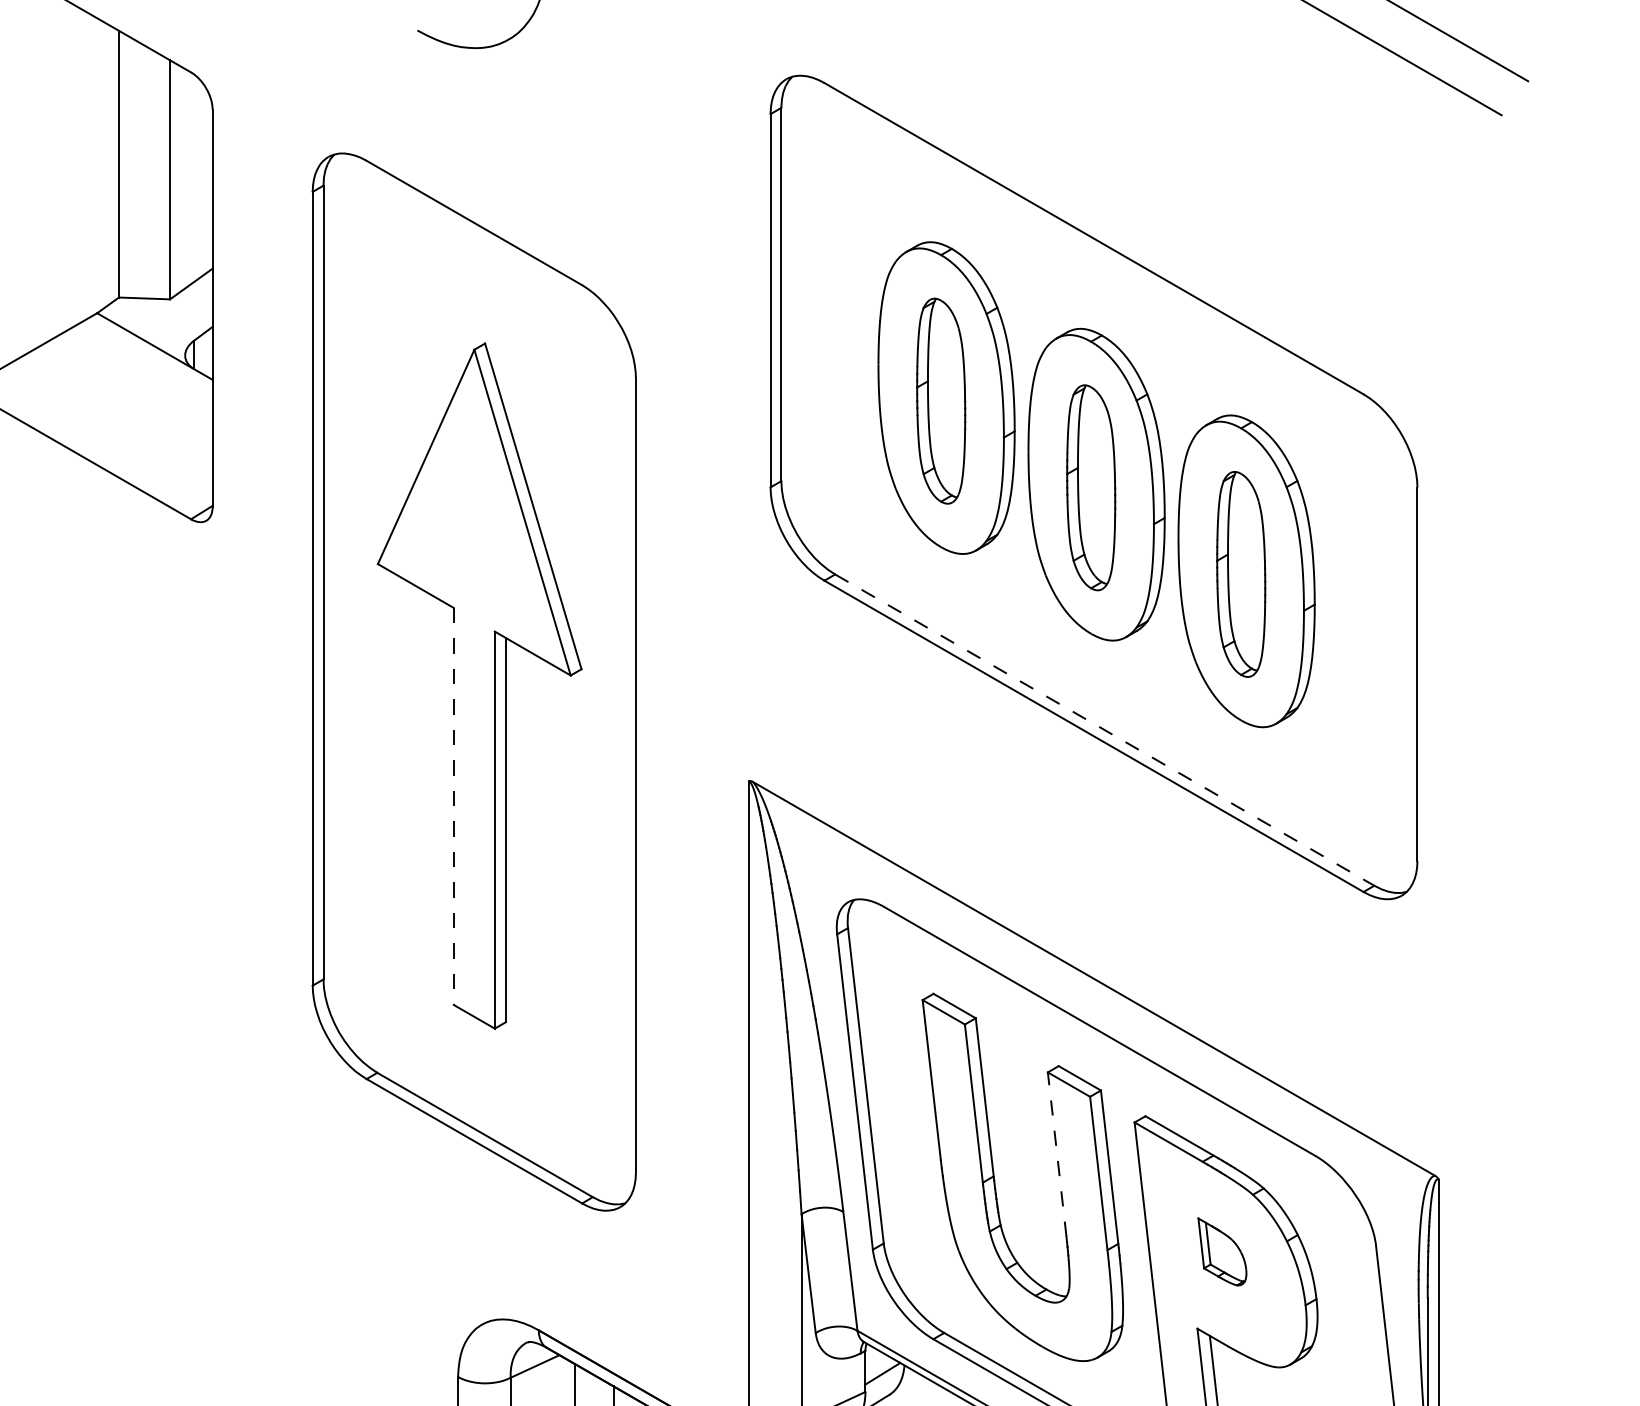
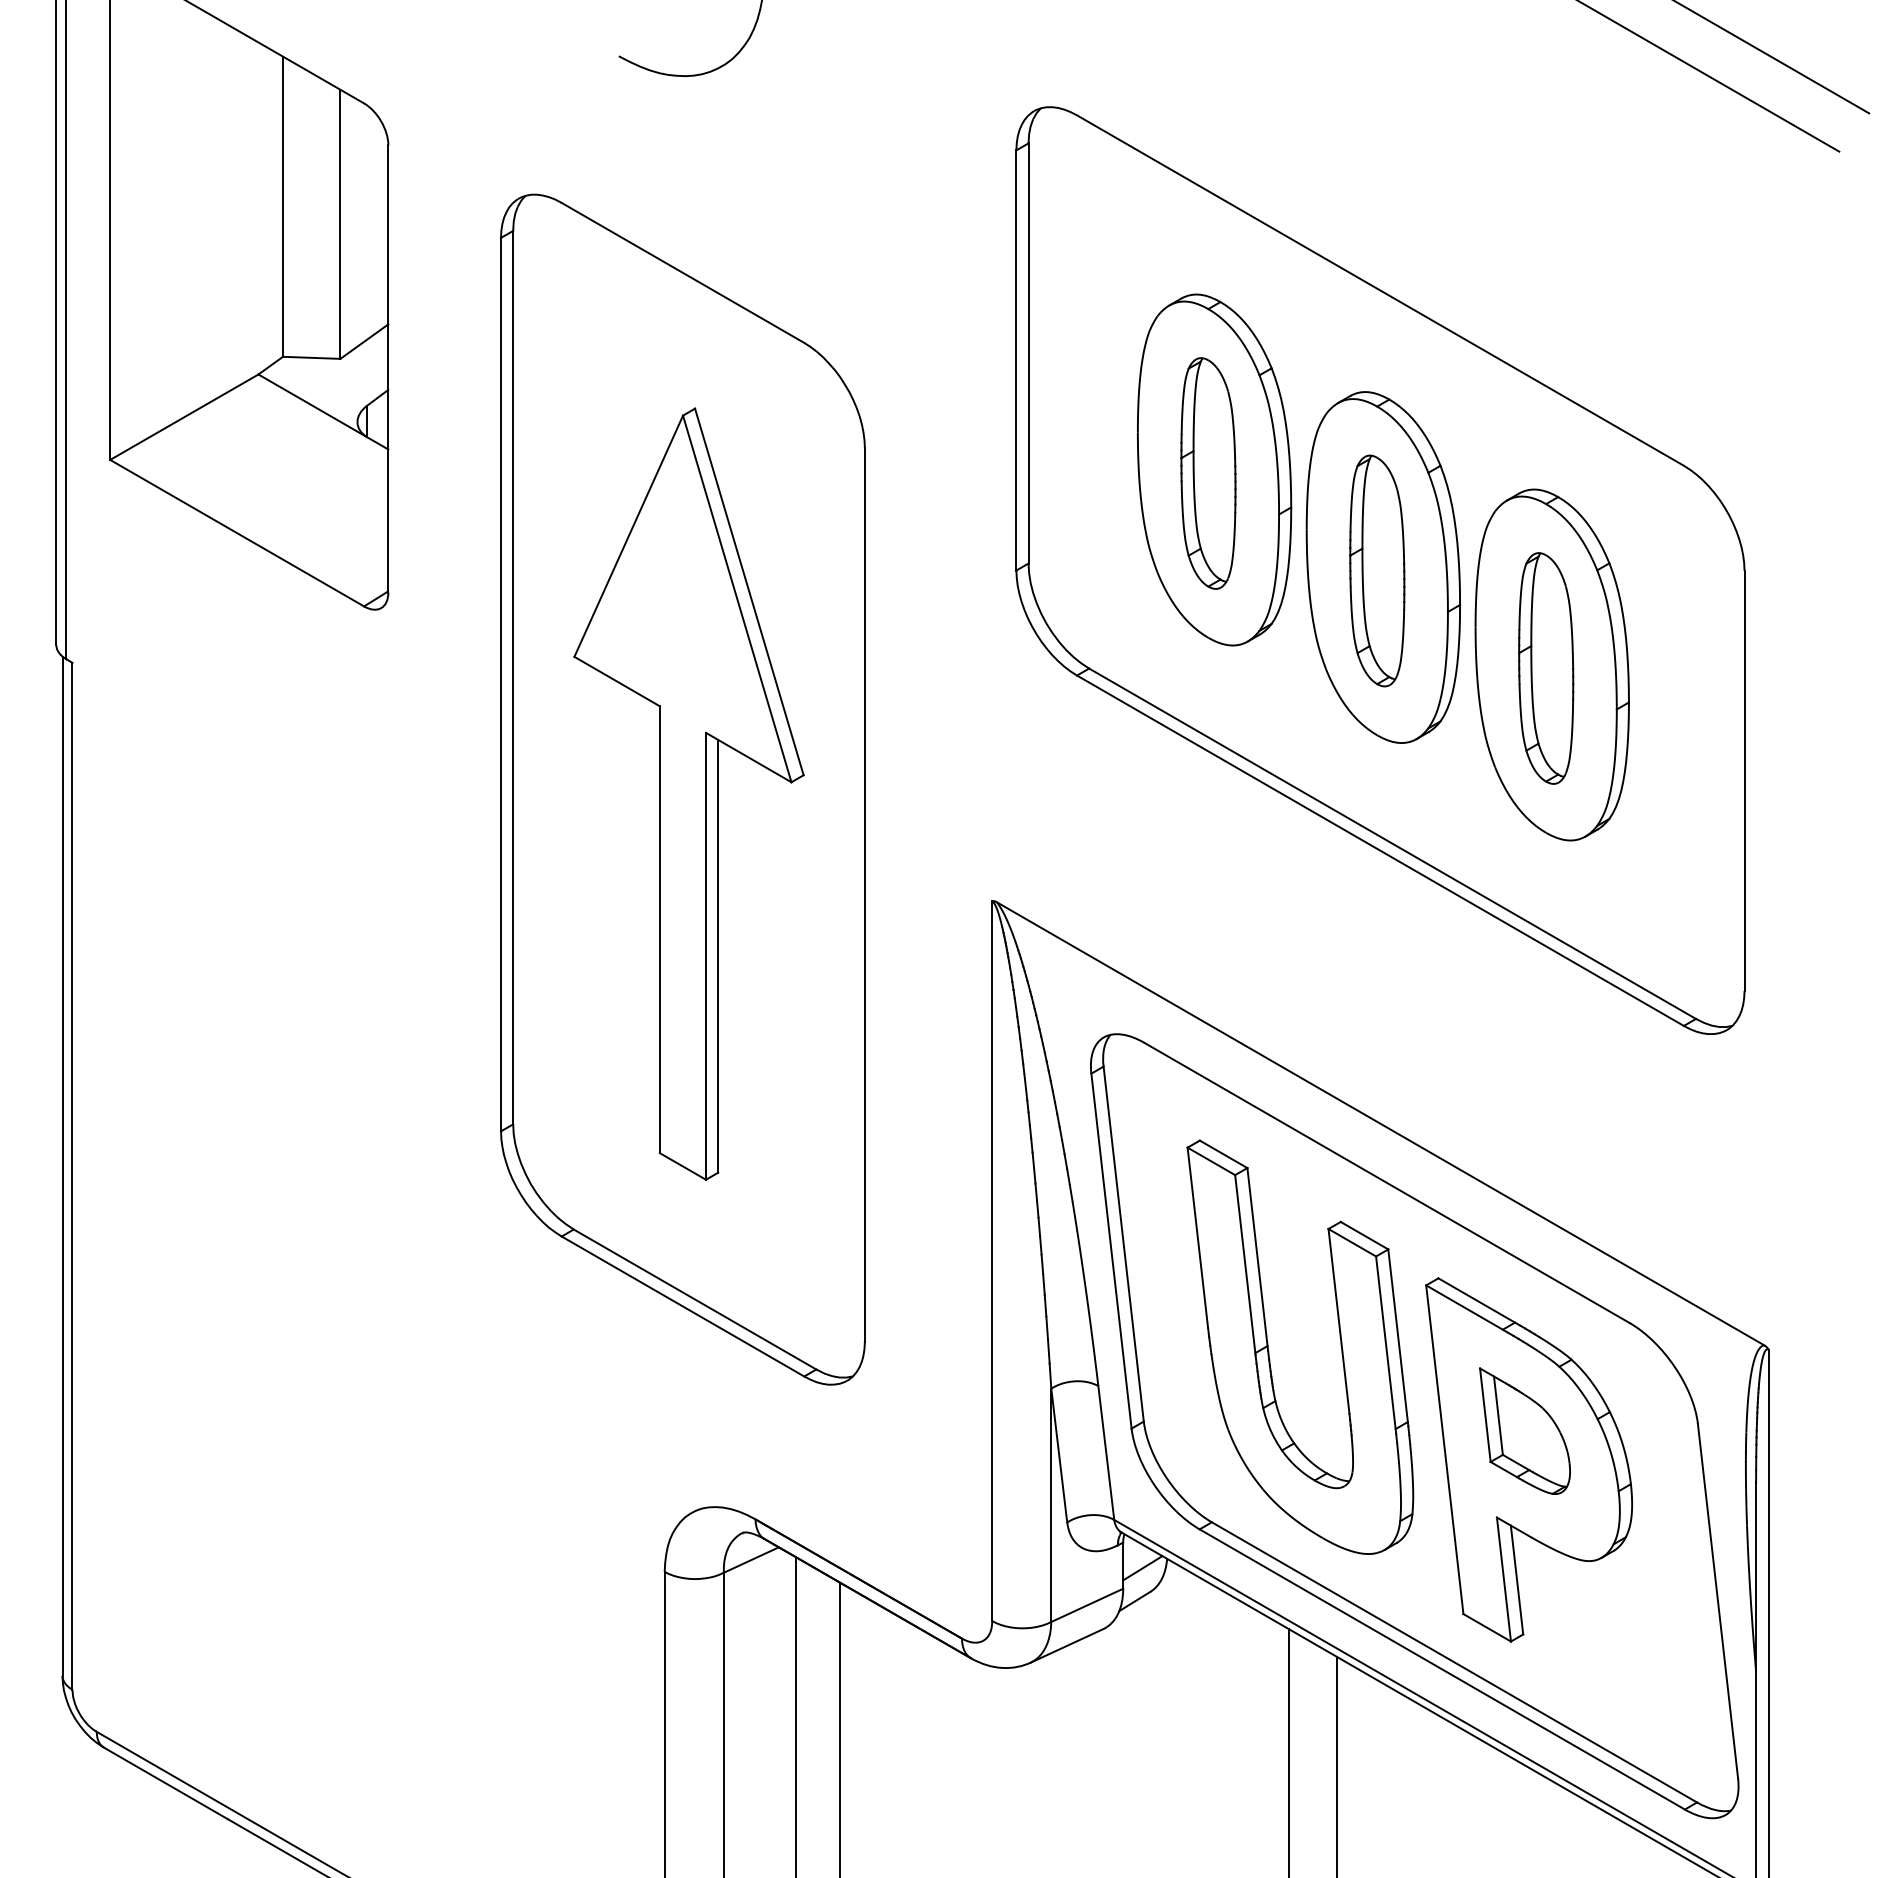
line: (1105, 730) -> (1393, 844), dashed -> solid
line: (453, 807) -> (659, 930), dashed -> solid
line: (1056, 1154) -> (1338, 1321), dashed -> solid
part: (1221, 1251) -> (1524, 1430), size x1.67

